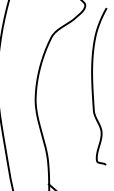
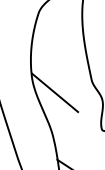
line: (55, 118) -> (54, 93), added

